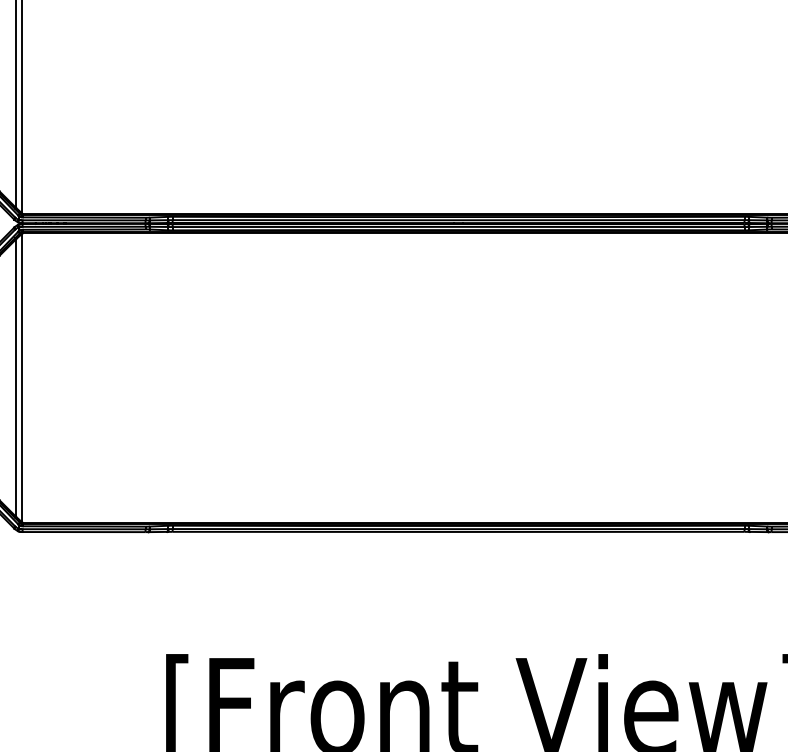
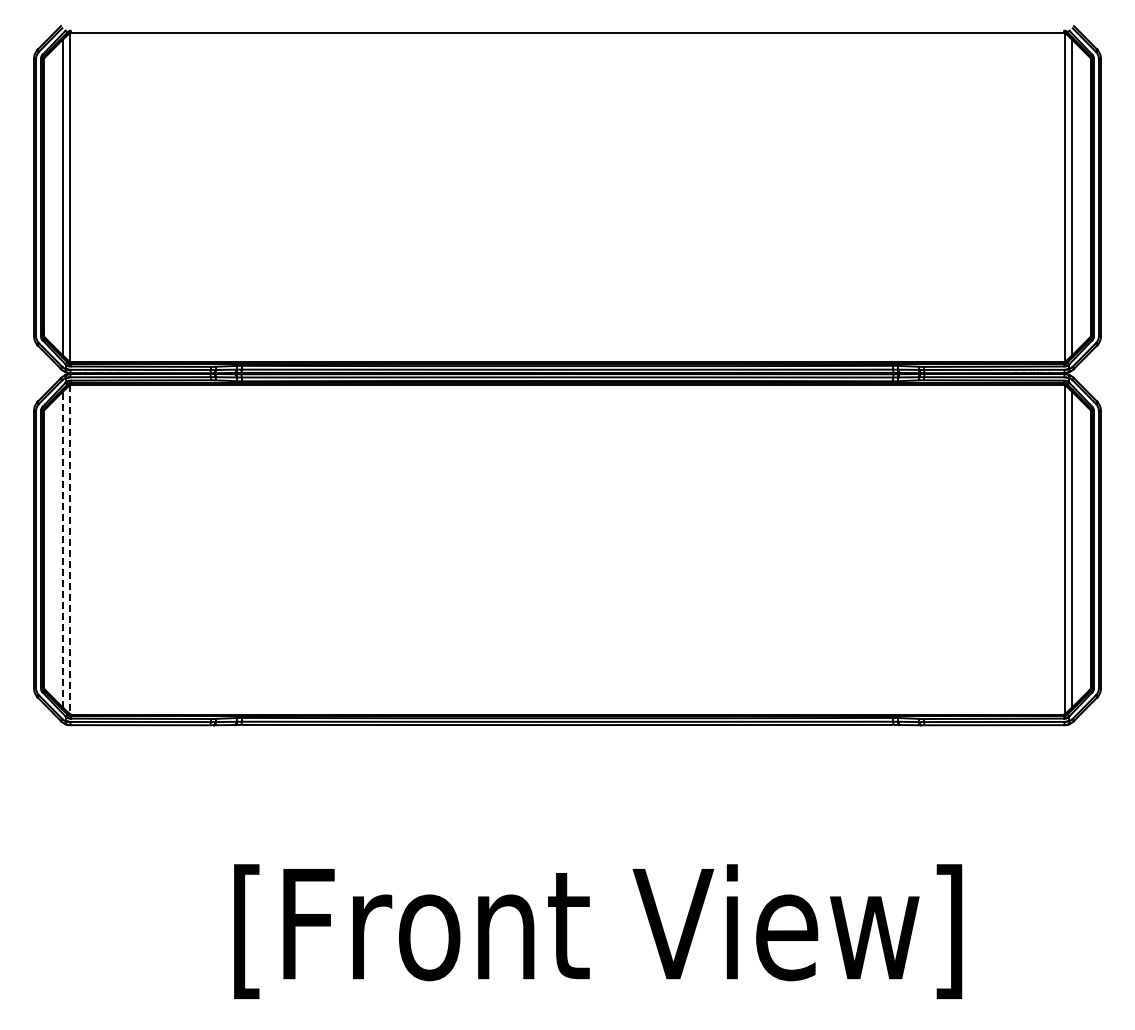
line: (15, 377) -> (62, 549), solid -> dashed
line: (21, 378) -> (69, 550), solid -> dashed

